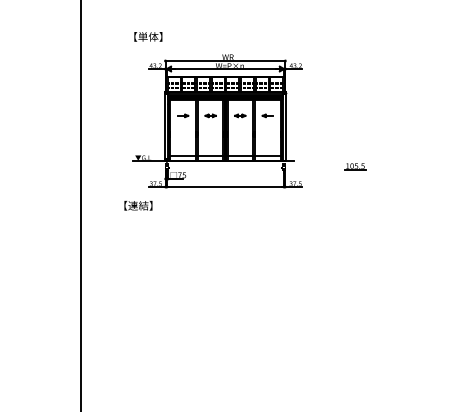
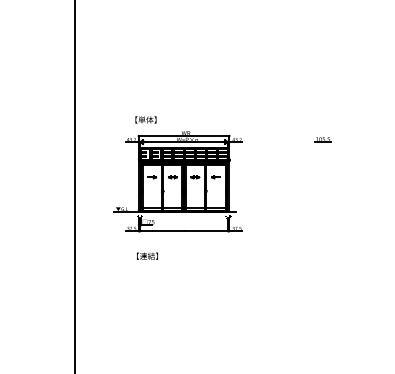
text: (147, 36) -> (145, 119), moved
part: (354, 166) -> (322, 139), moved
text: (138, 204) -> (147, 255), moved

